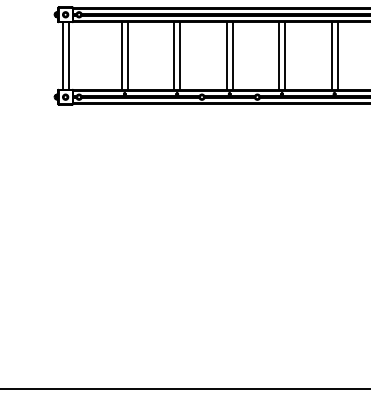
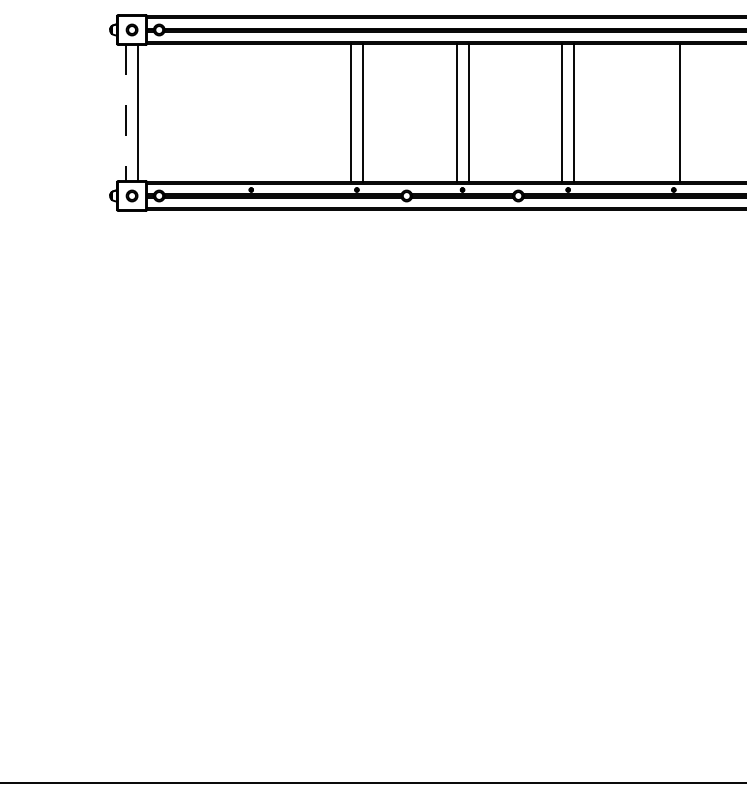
line: (121, 55) -> (244, 112), removed
line: (127, 55) -> (256, 112), removed
line: (331, 55) -> (667, 112), removed
line: (62, 56) -> (125, 114), solid -> dashed

